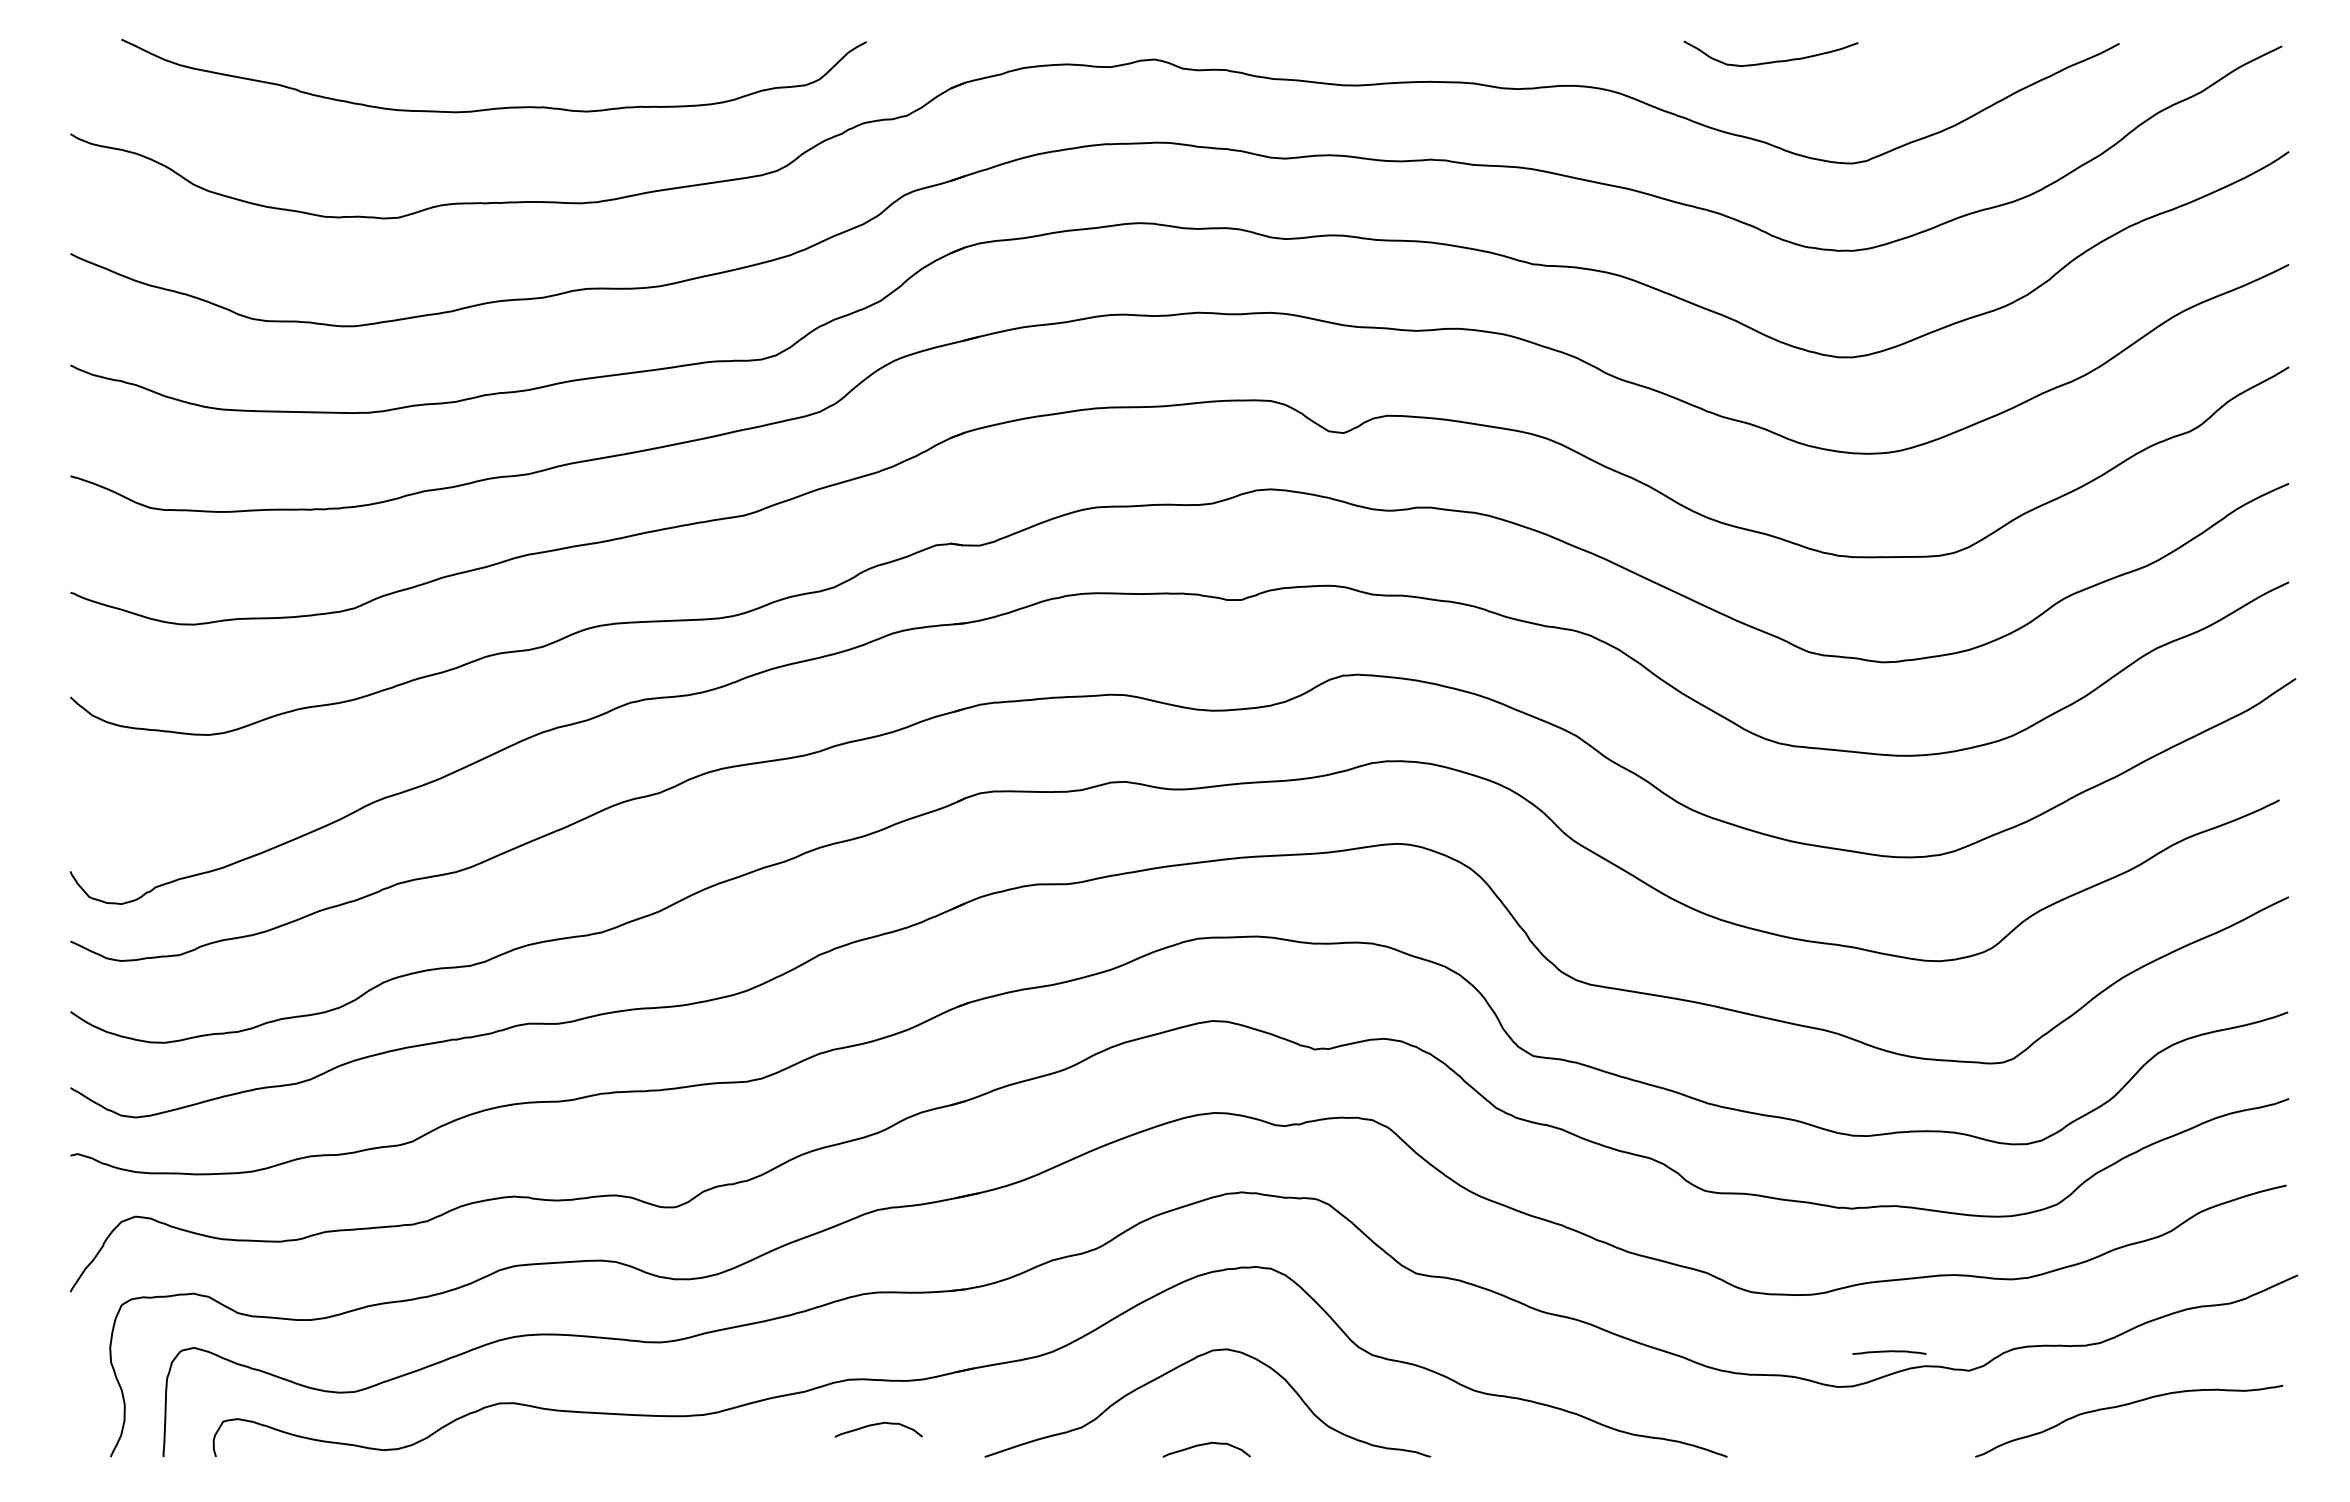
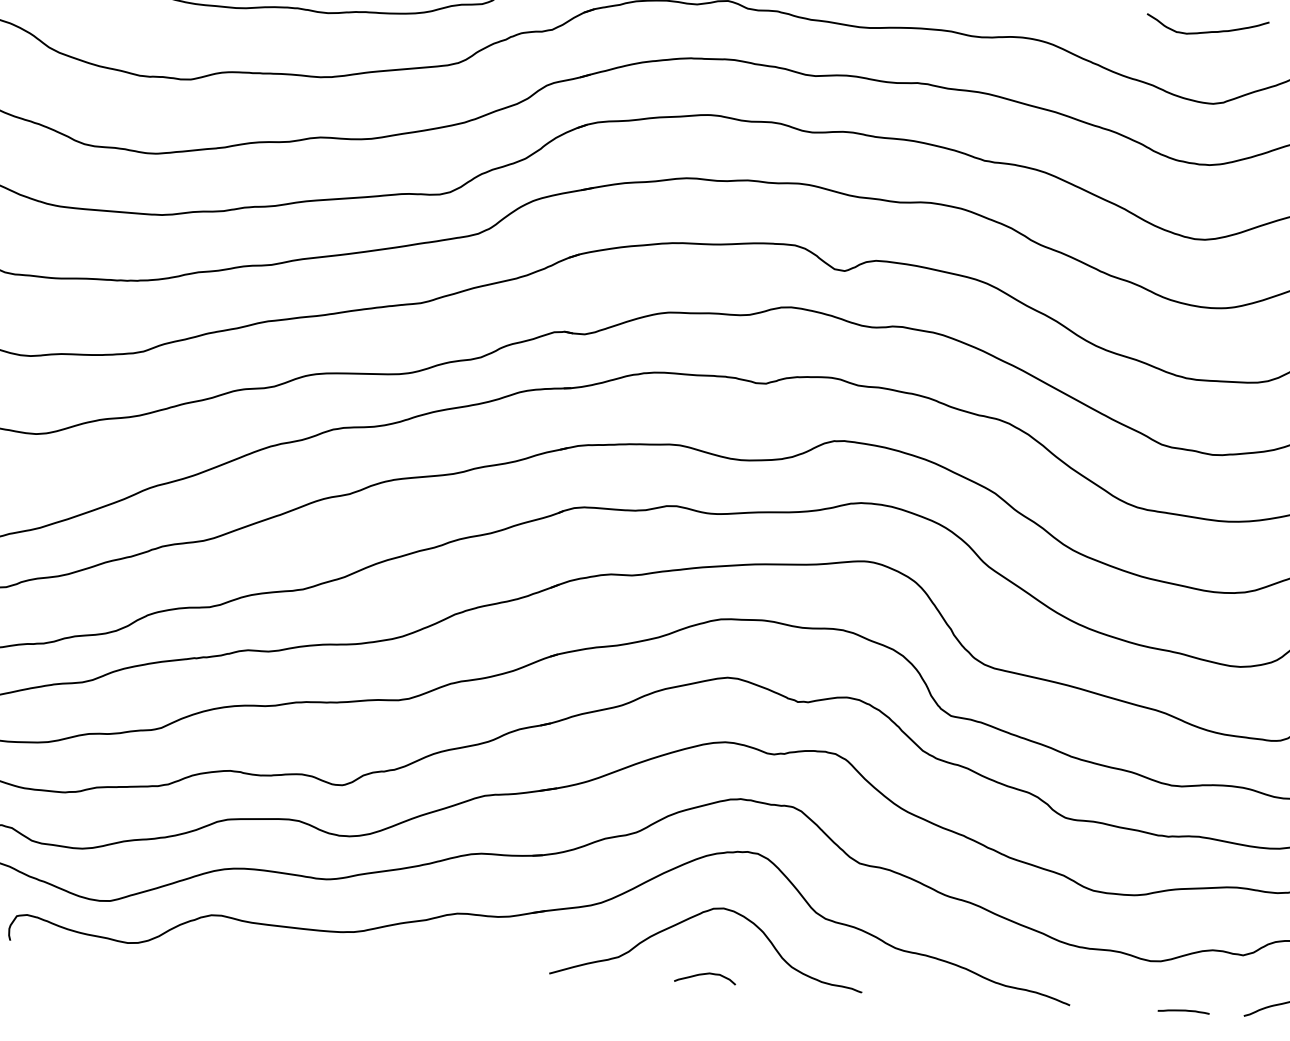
curve: (1770, 61) -> (1207, 31), moved
curve: (1889, 1352) -> (1183, 1011), moved
curve: (876, 1425) -> (474, 946), removed

